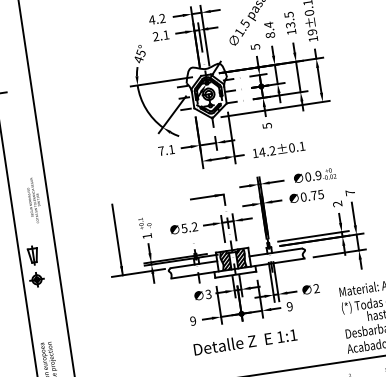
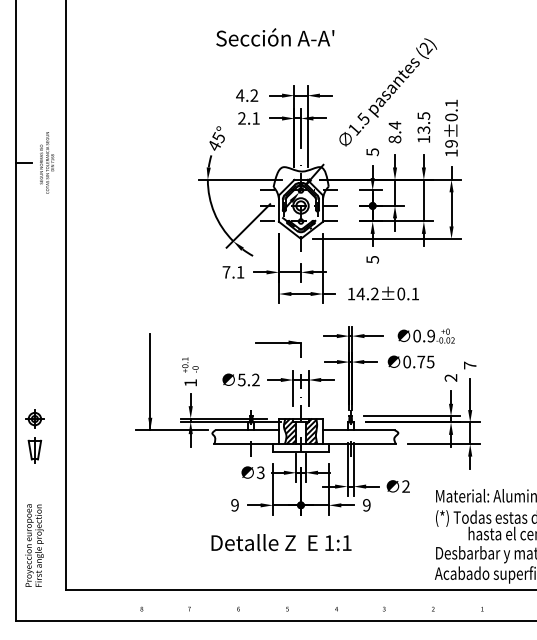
text: (34, 200) -> (47, 162), moved
part: (33, 255) -> (34, 450), moved
text: (245, 341) -> (281, 542), moved

